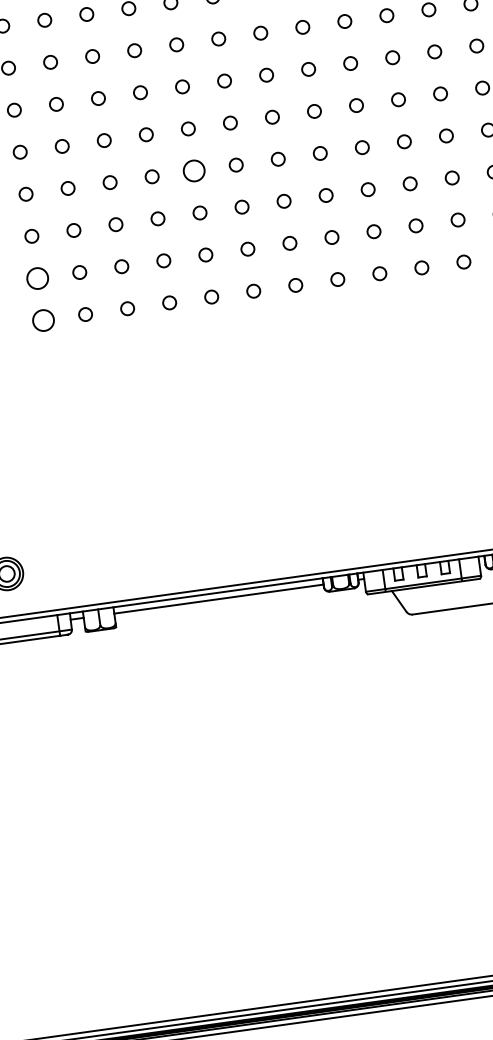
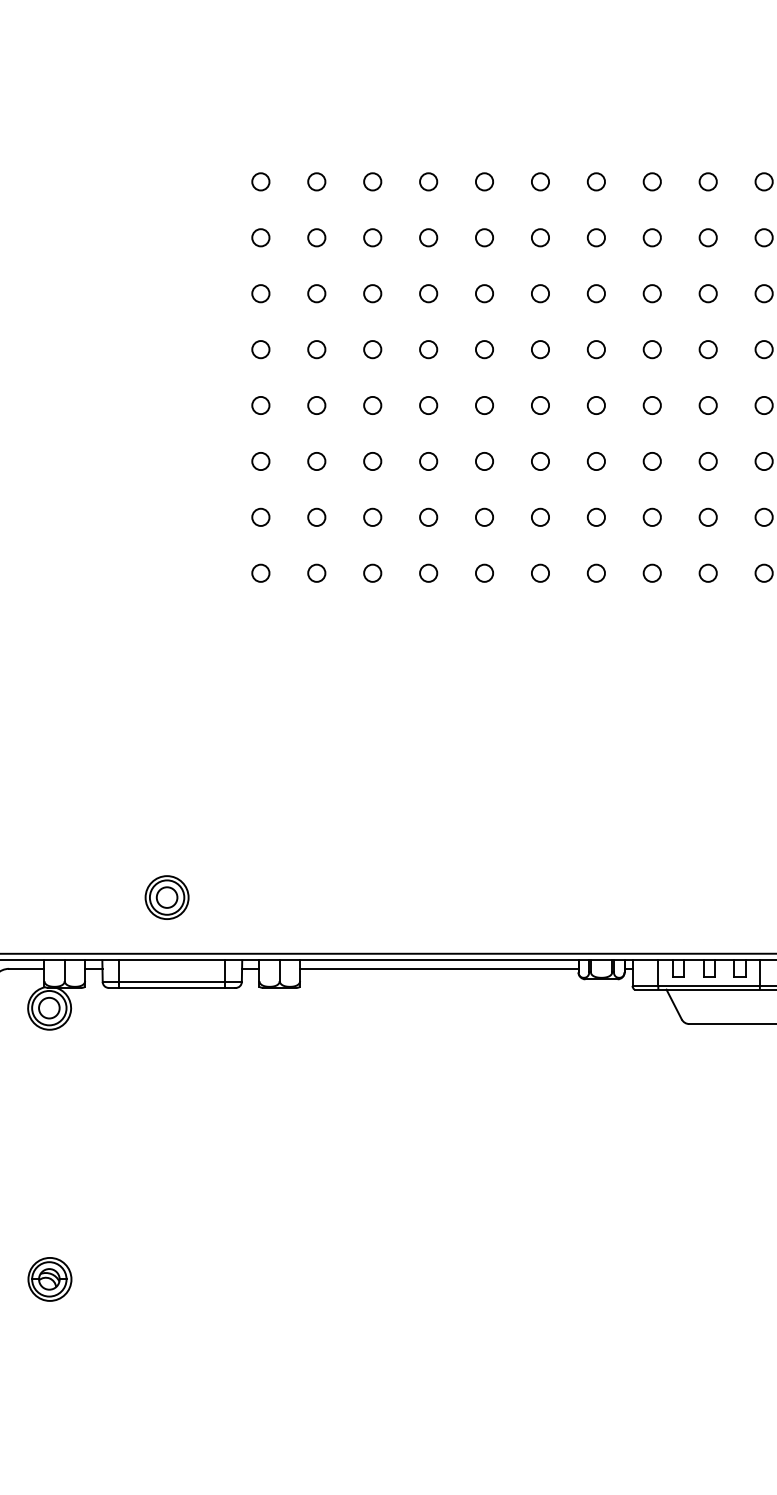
circle: (194, 170) -> (484, 405), size x0.62
circle: (37, 277) -> (260, 516), size x0.62
circle: (43, 319) -> (260, 572), size x0.62

